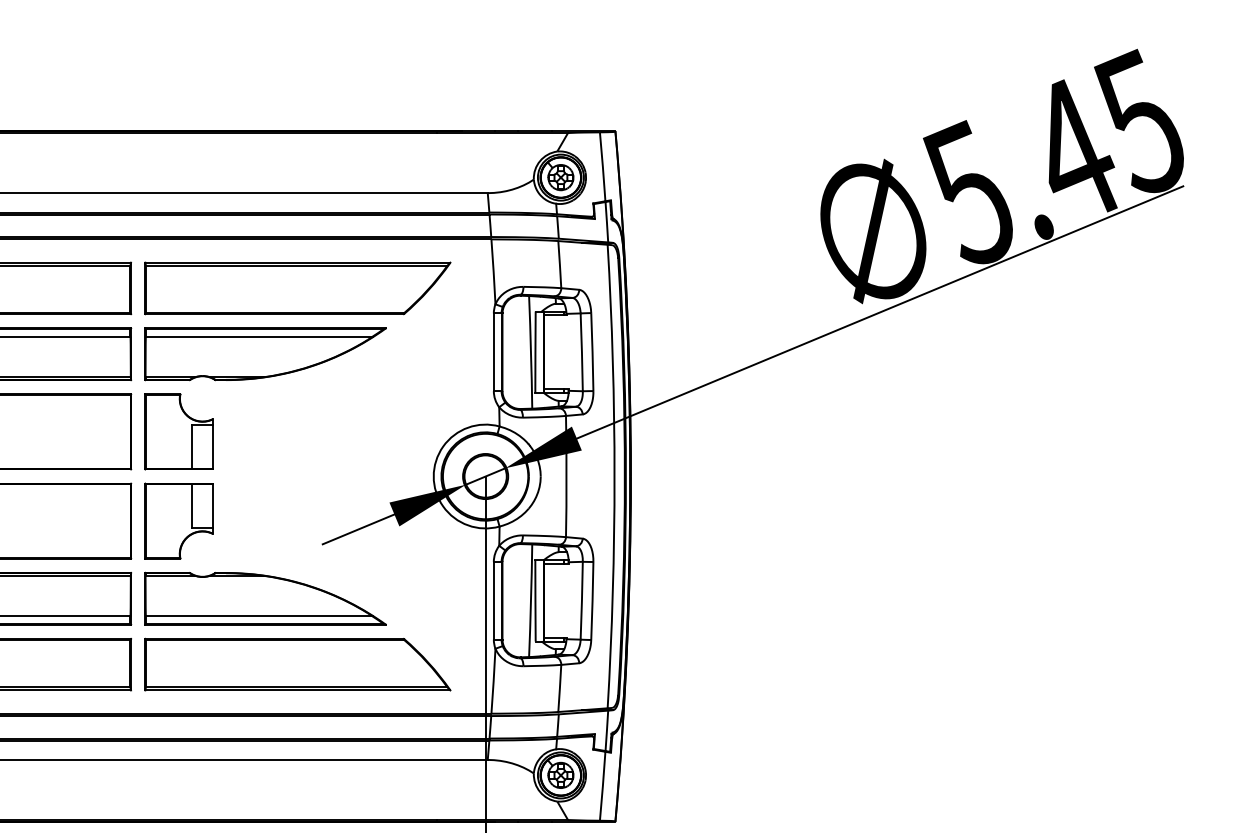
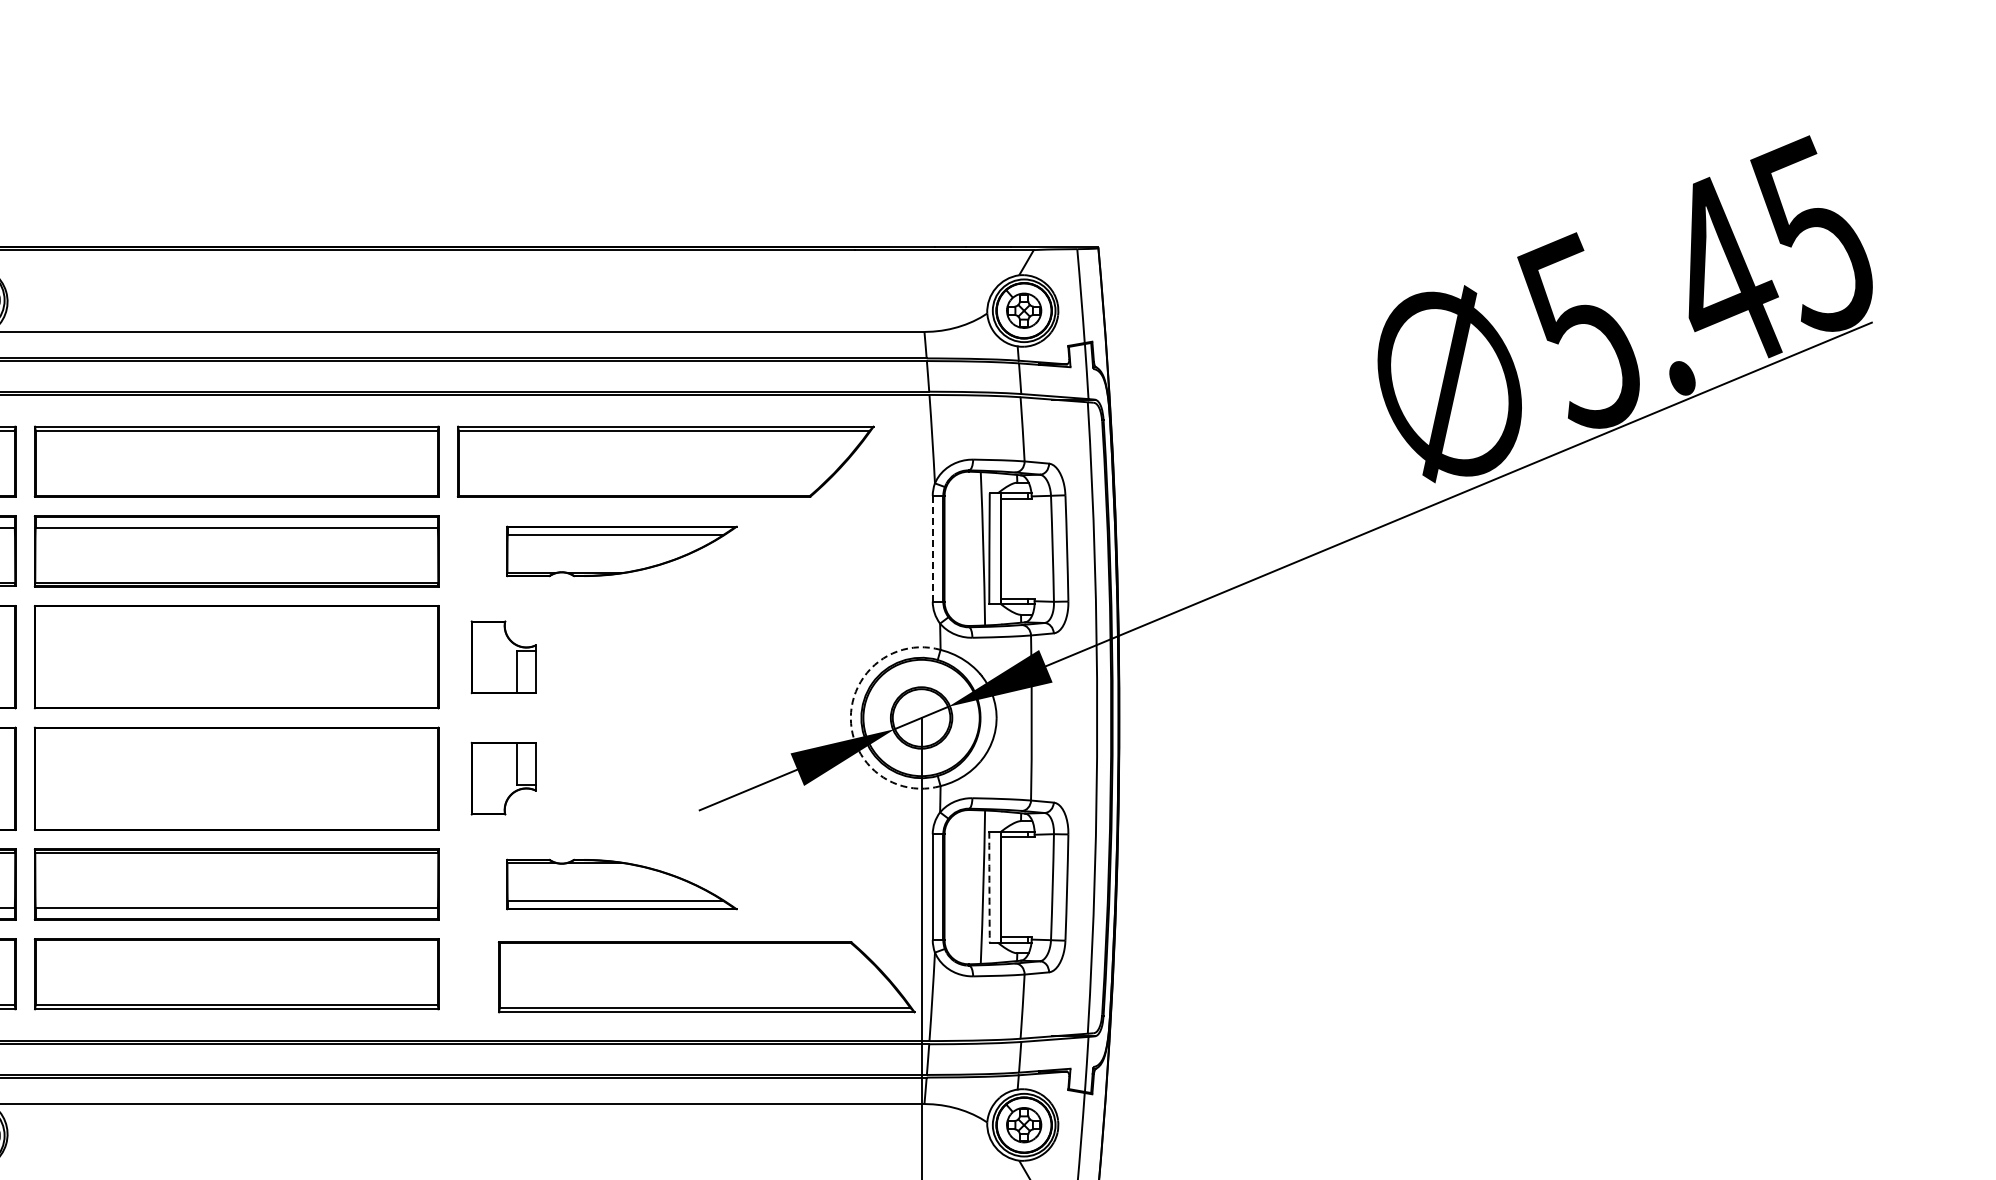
line: (493, 352) -> (932, 548), solid -> dashed
part: (265, 354) -> (621, 551), size x0.7
part: (178, 432) -> (503, 657), size x0.7
arc: (433, 476) -> (850, 718), solid -> dashed
part: (178, 520) -> (503, 778), size x0.7
part: (265, 598) -> (621, 884), size x0.7
arc: (535, 600) -> (989, 887), solid -> dashed
part: (297, 664) -> (706, 977), moved

